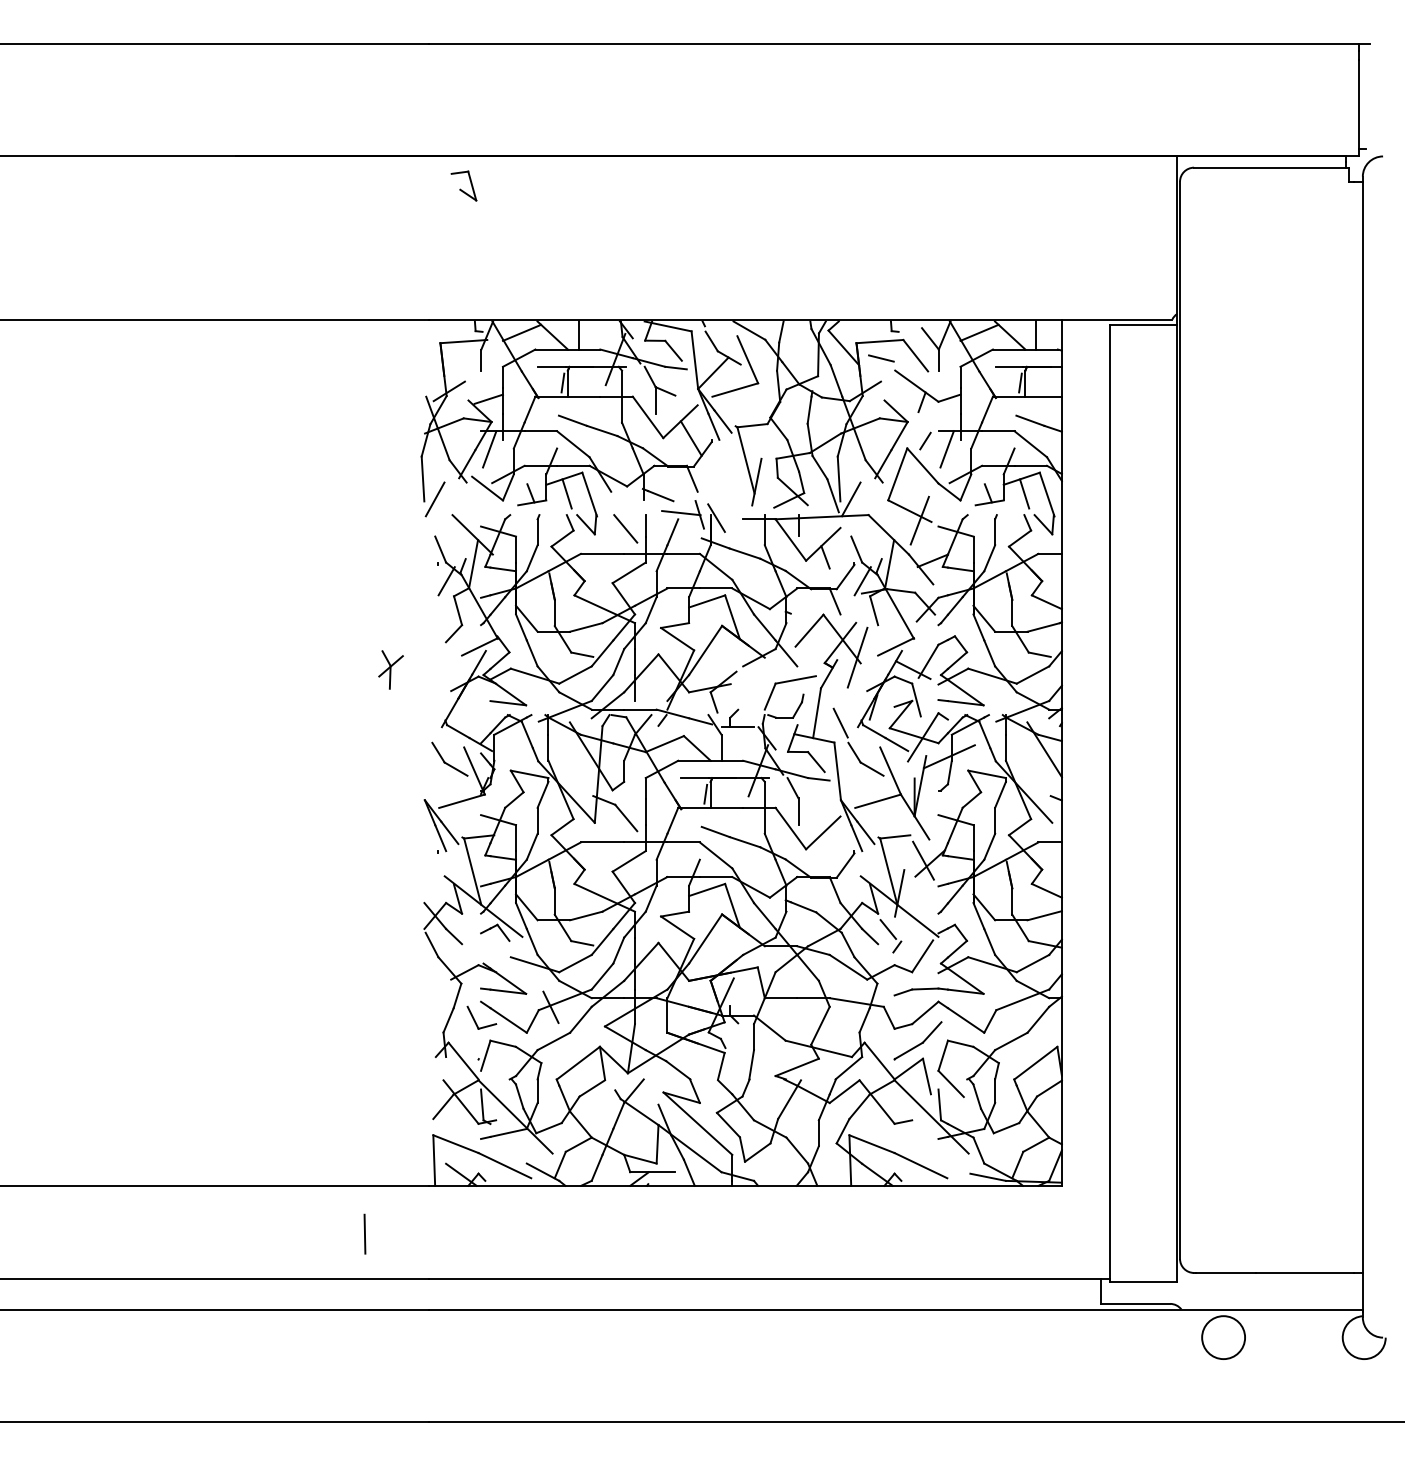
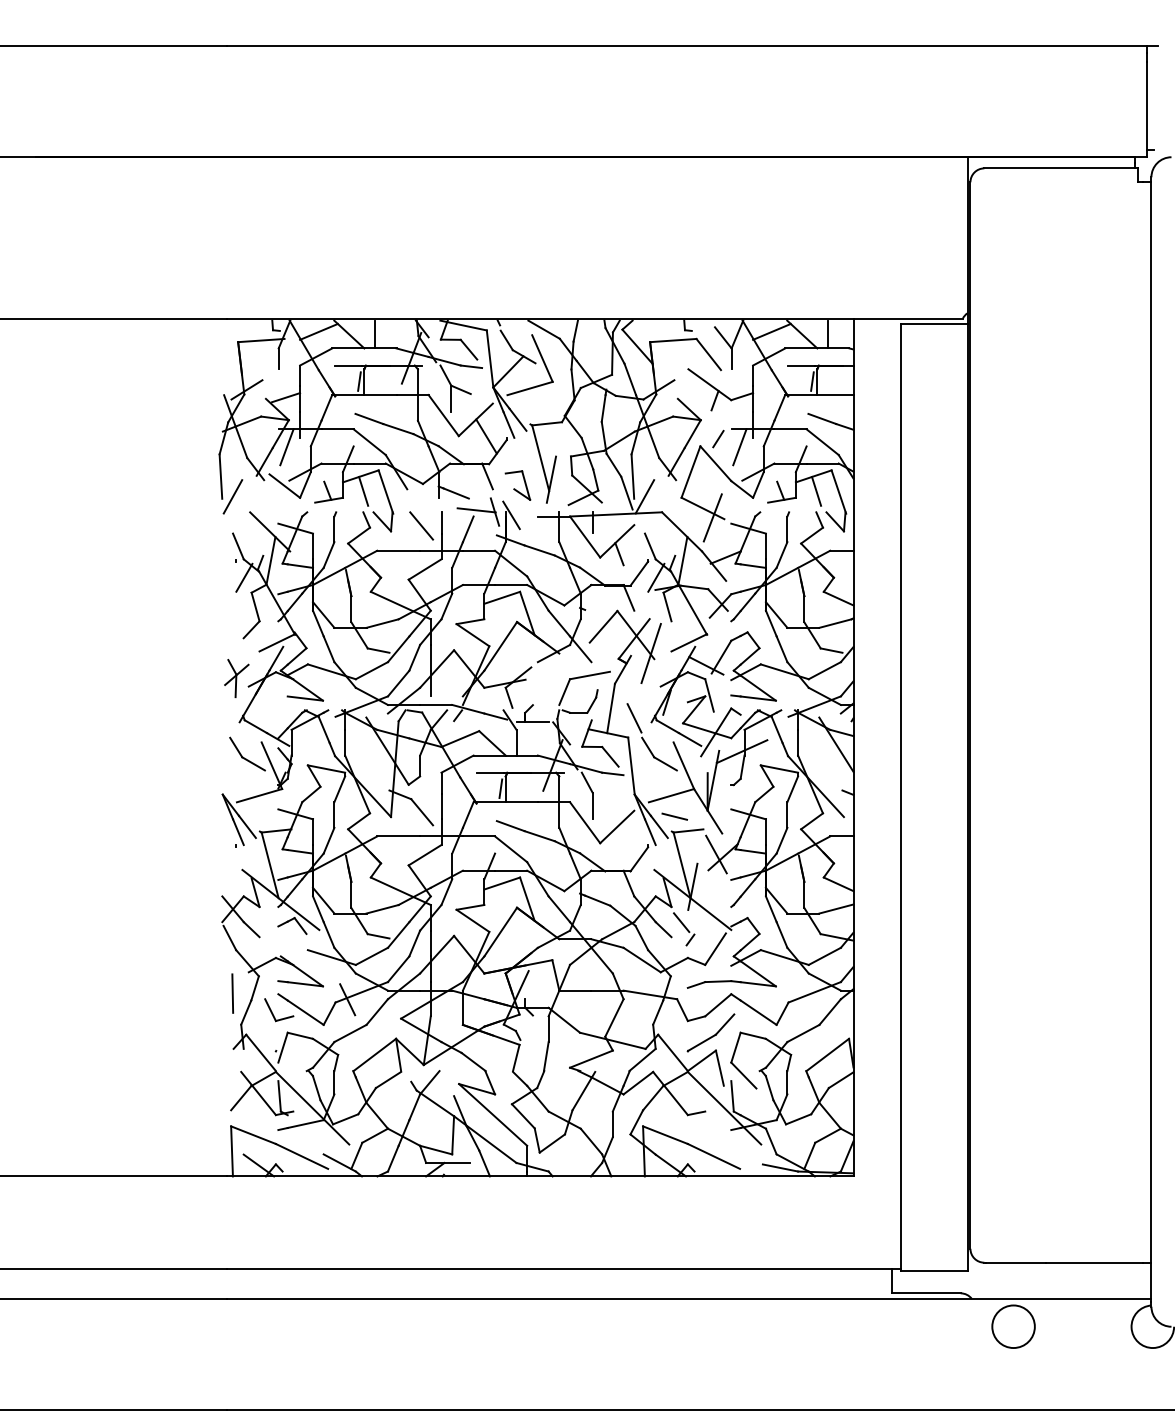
part: (463, 185) -> (517, 485), moved
line: (881, 358) -> (674, 816), moved
part: (390, 669) -> (236, 678), moved
line: (364, 1233) -> (232, 992), moved

